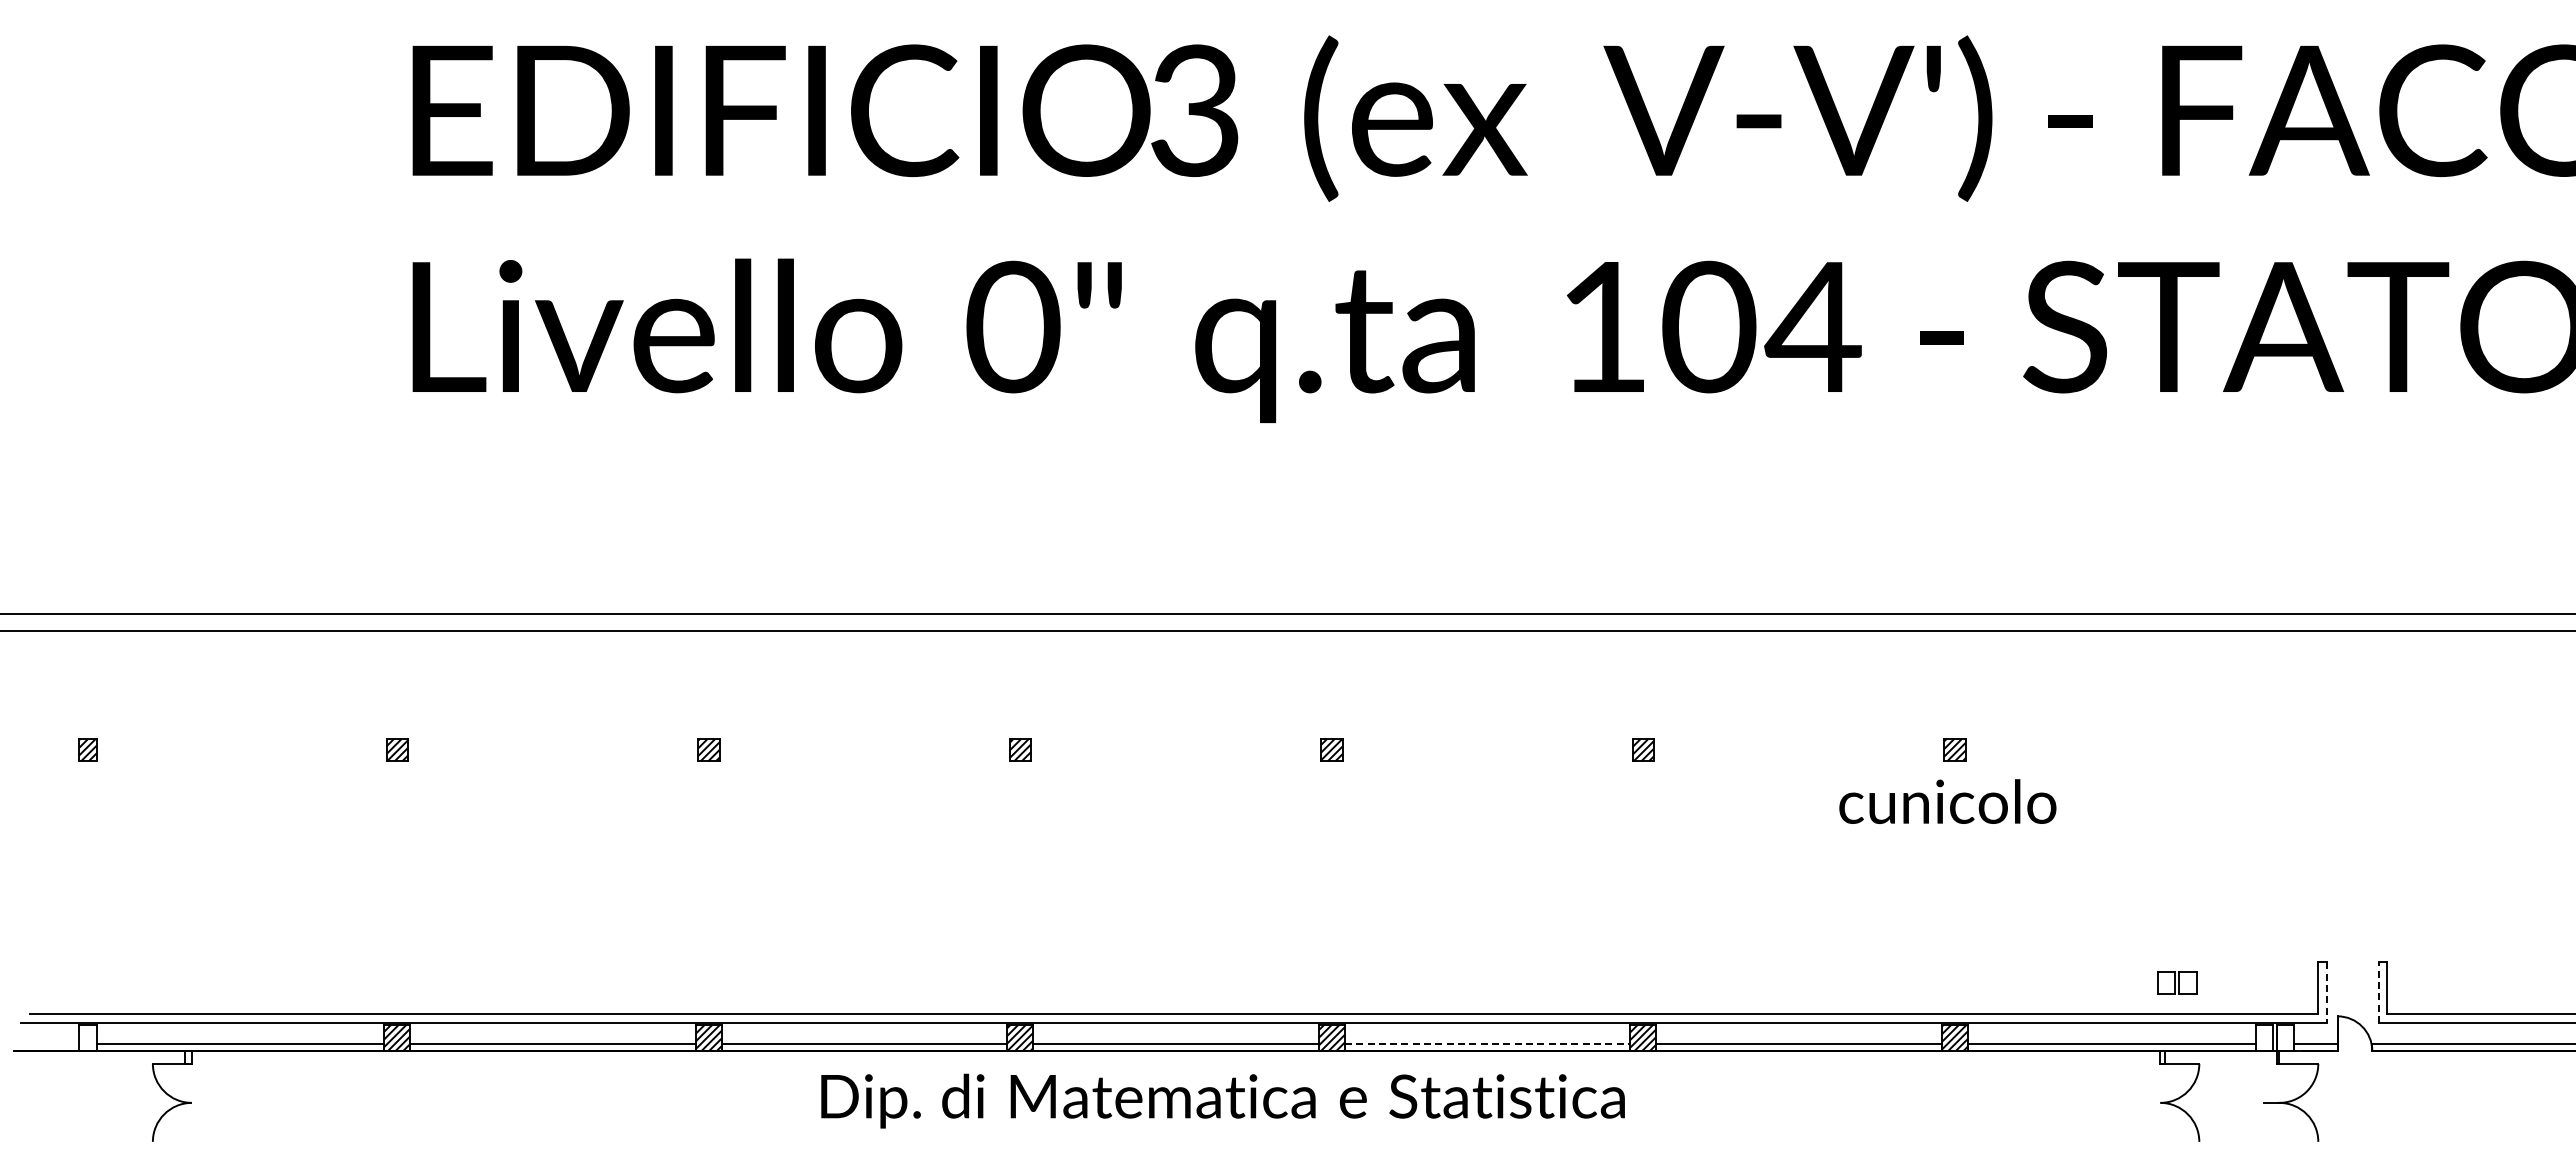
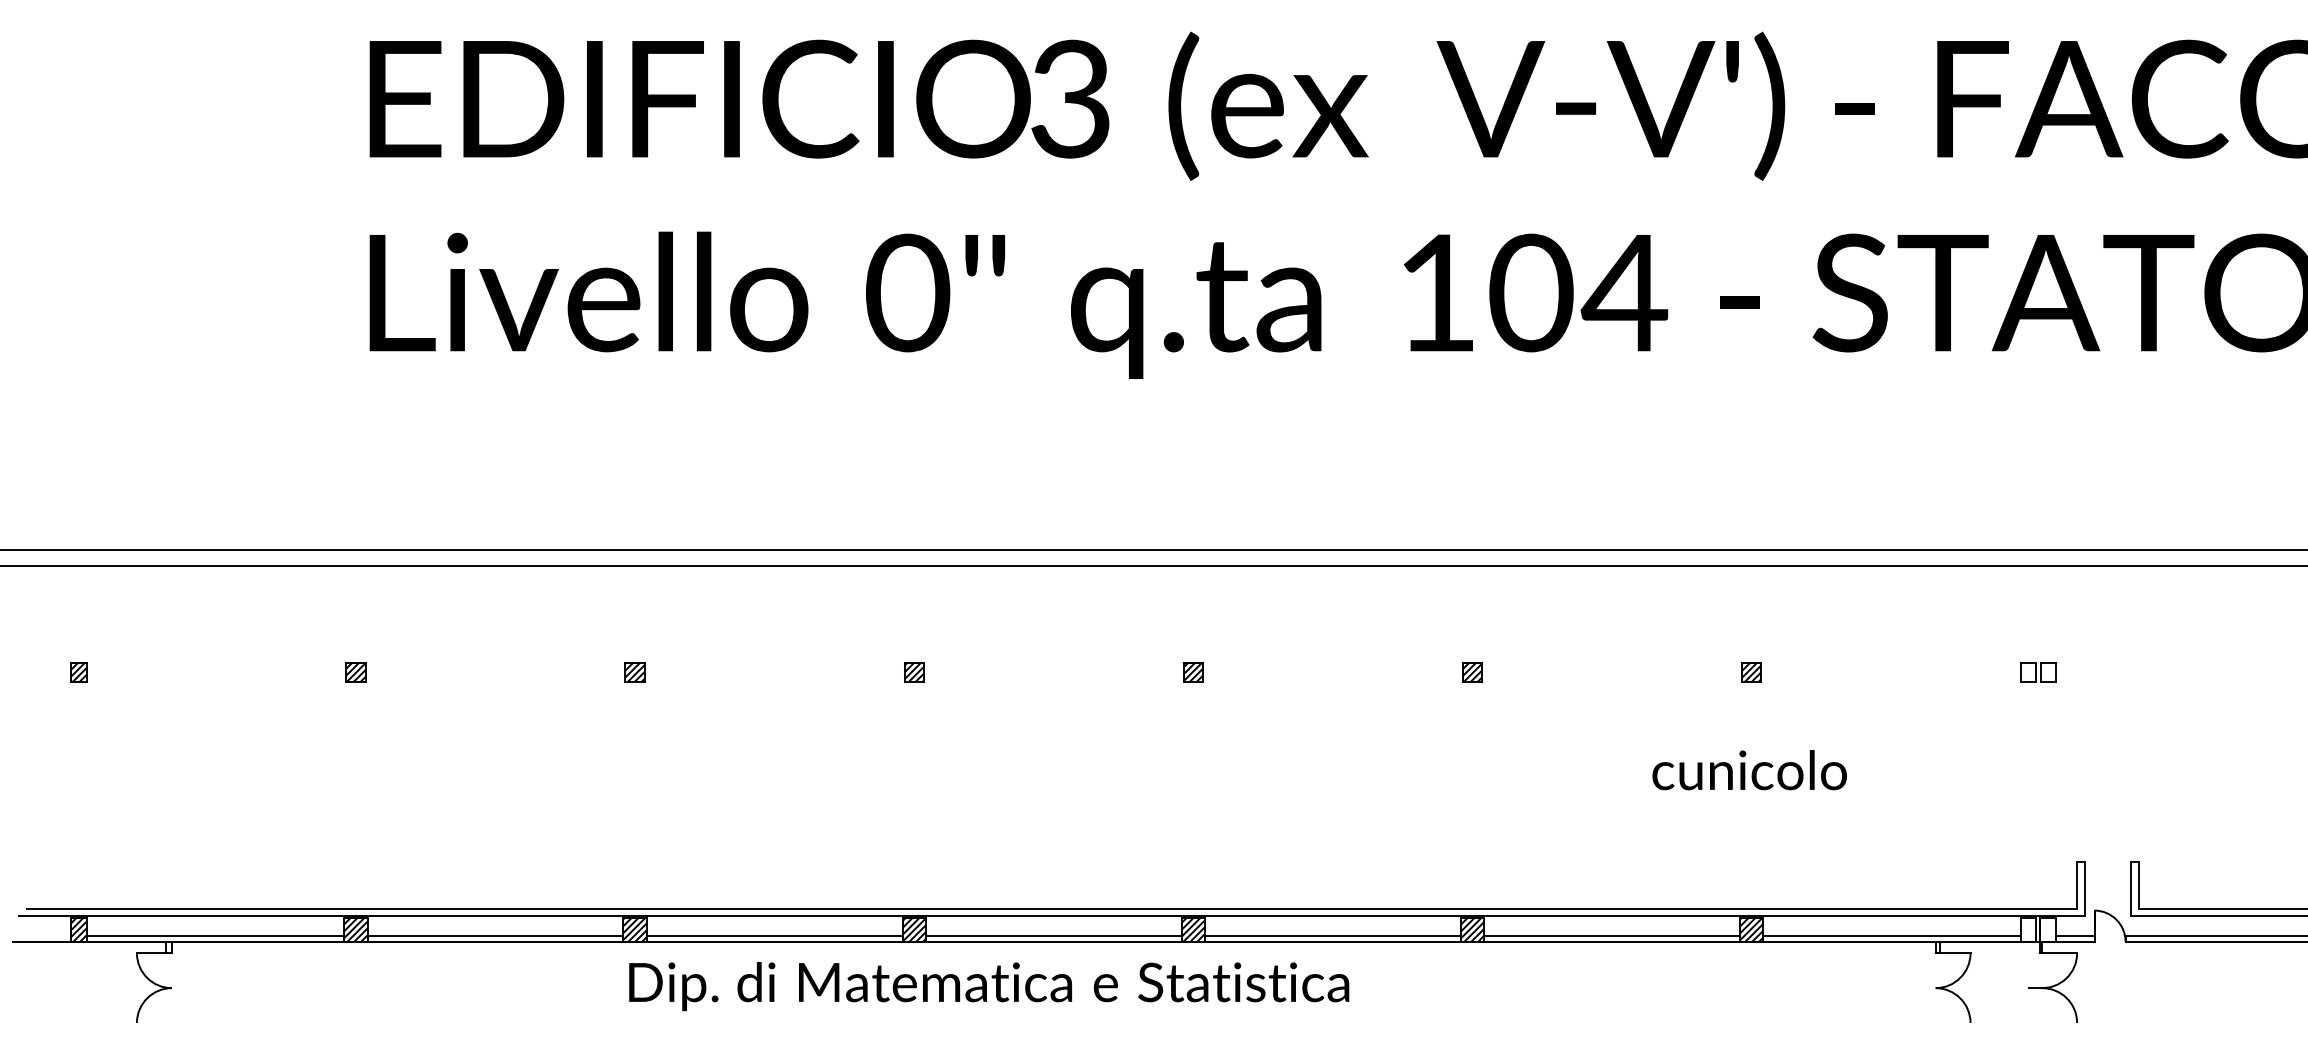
text: (1947, 801) -> (1749, 770), moved
part: (2177, 982) -> (2038, 671), moved
line: (2378, 992) -> (2131, 889), dashed -> solid
line: (2326, 993) -> (2084, 890), dashed -> solid
hatch: (87, 1037) -> (78, 929), added
line: (1487, 1044) -> (1332, 935), dashed -> solid
text: (1222, 1100) -> (988, 985), moved

